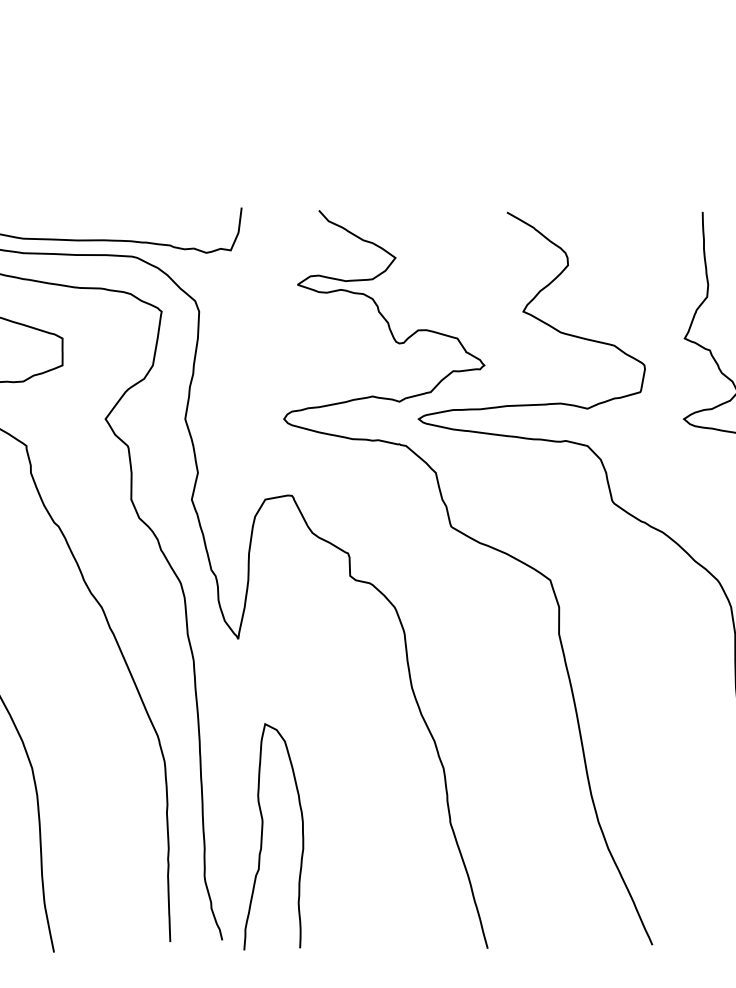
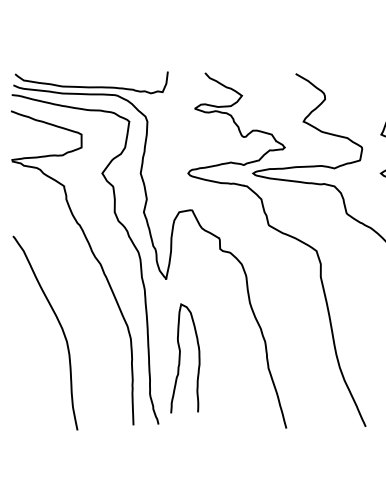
curve: (263, 836) -> (180, 358), moved

